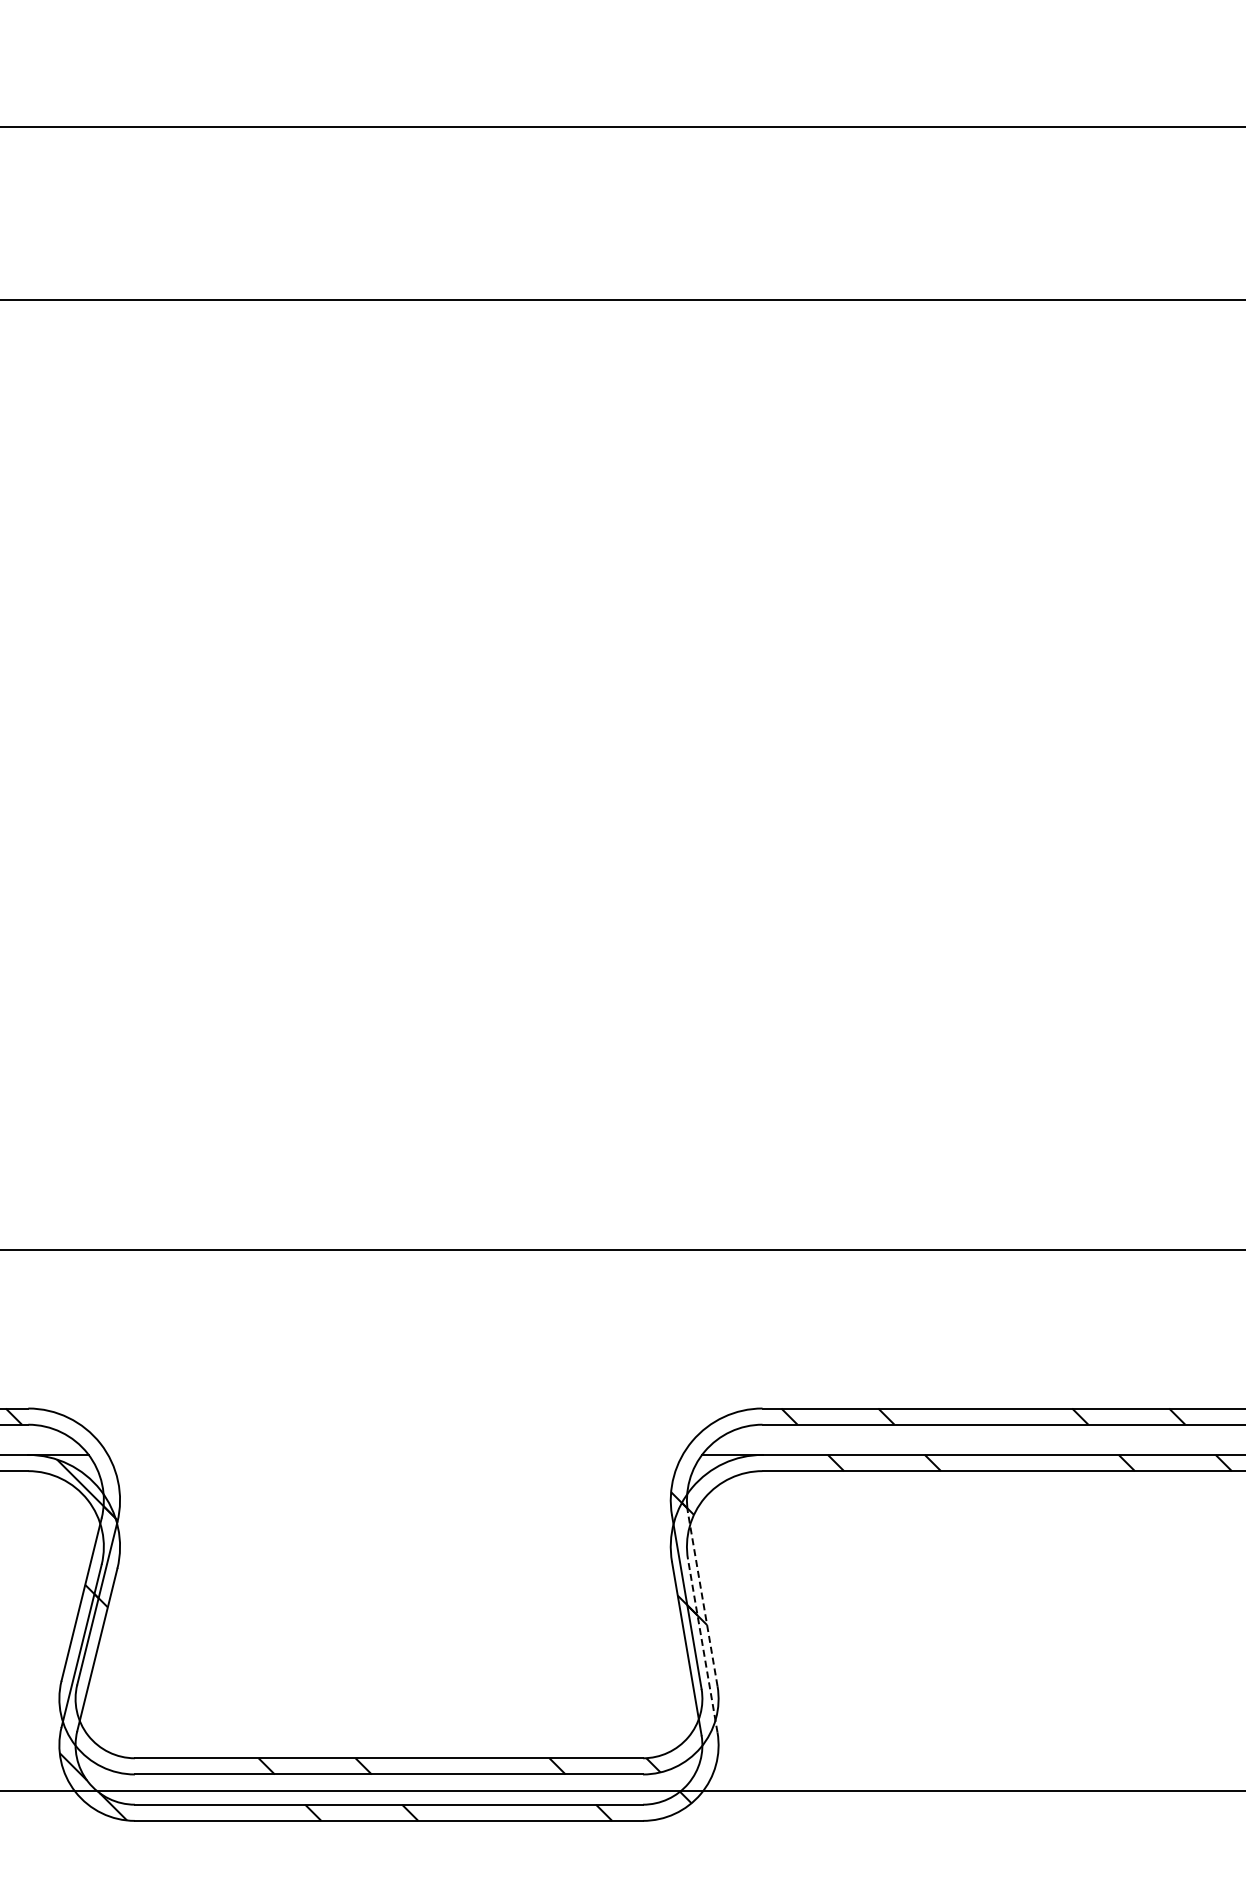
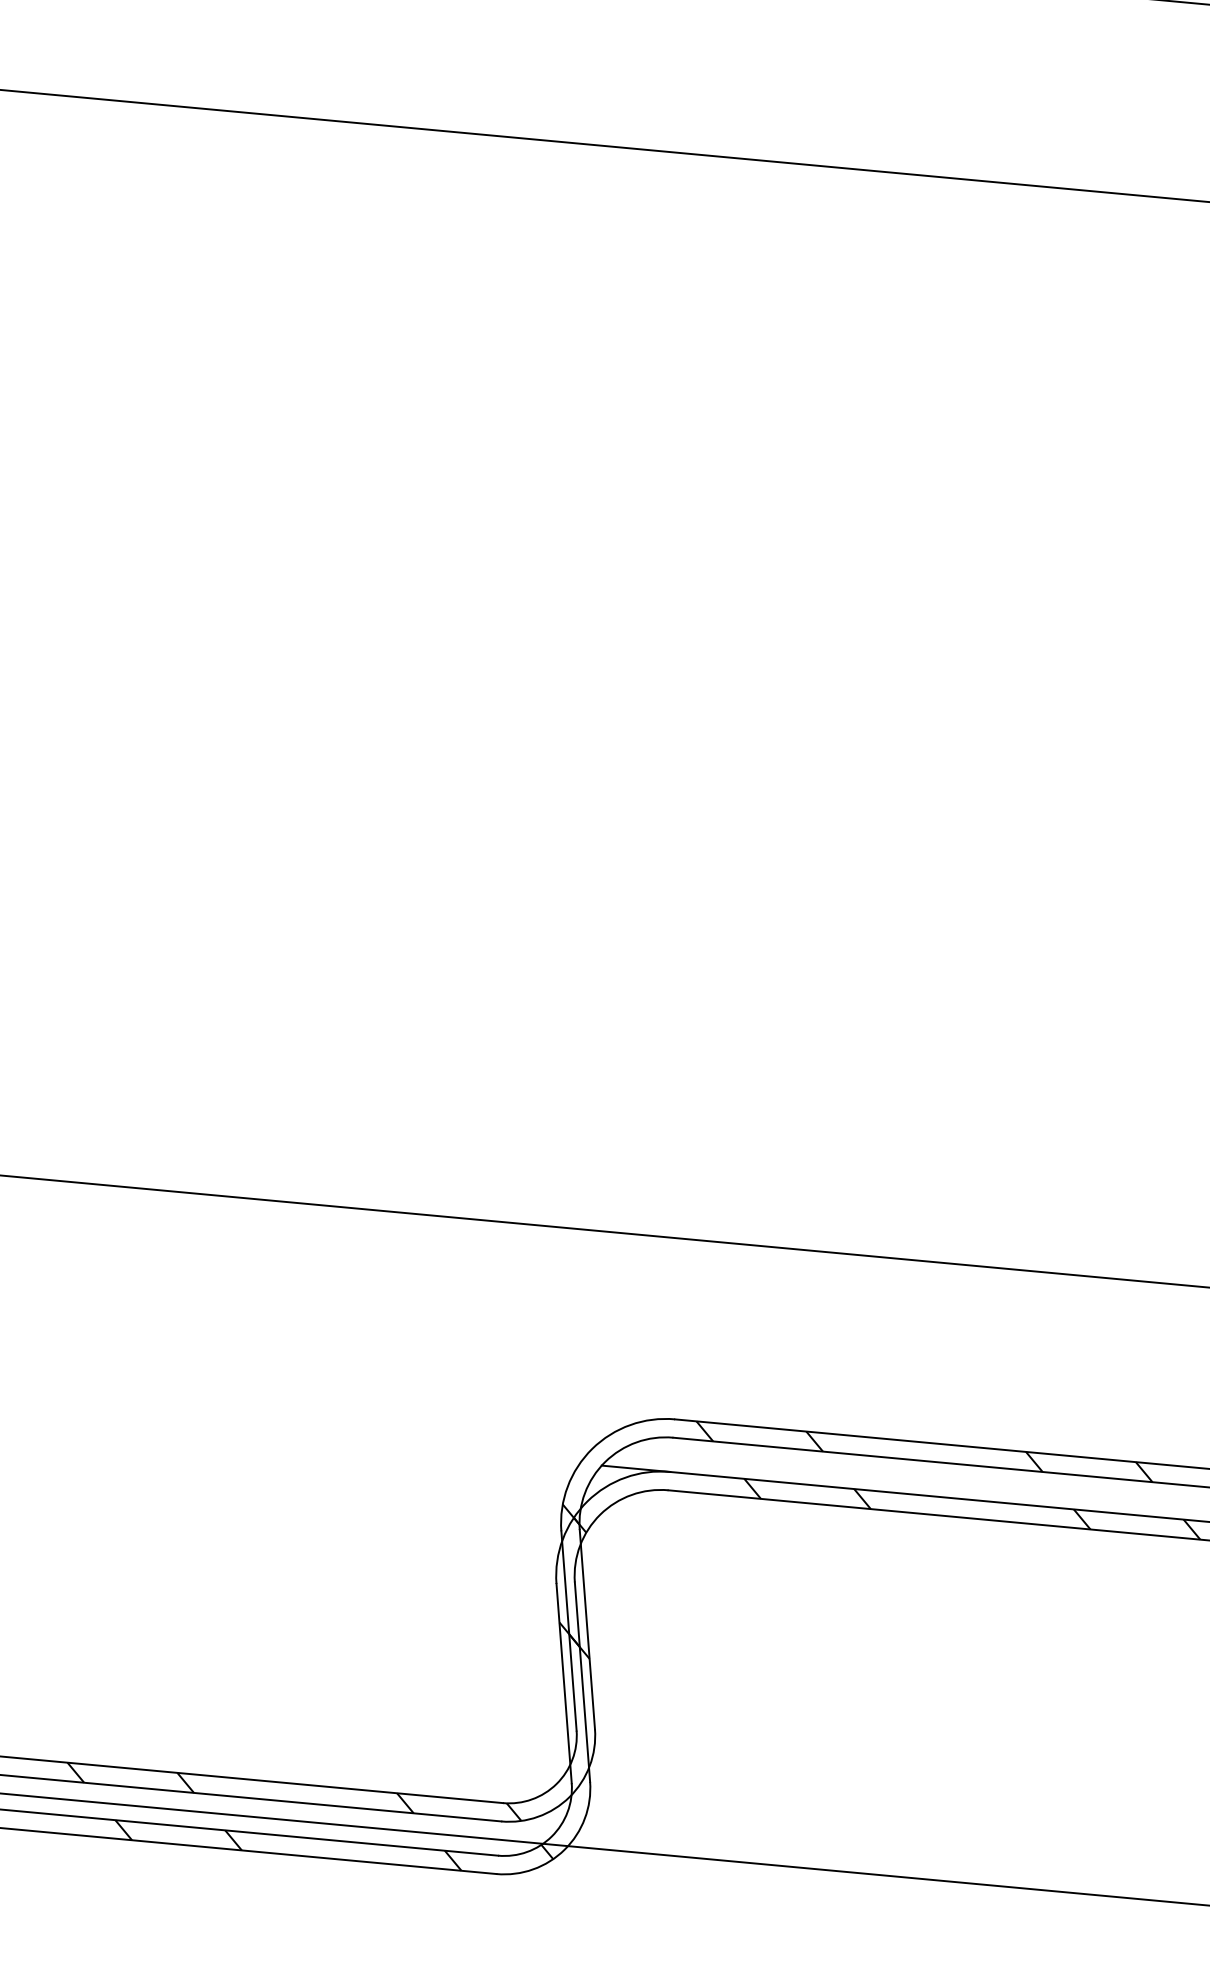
line: (702, 1599) -> (587, 1629), dashed -> solid
line: (702, 1646) -> (582, 1682), dashed -> solid

